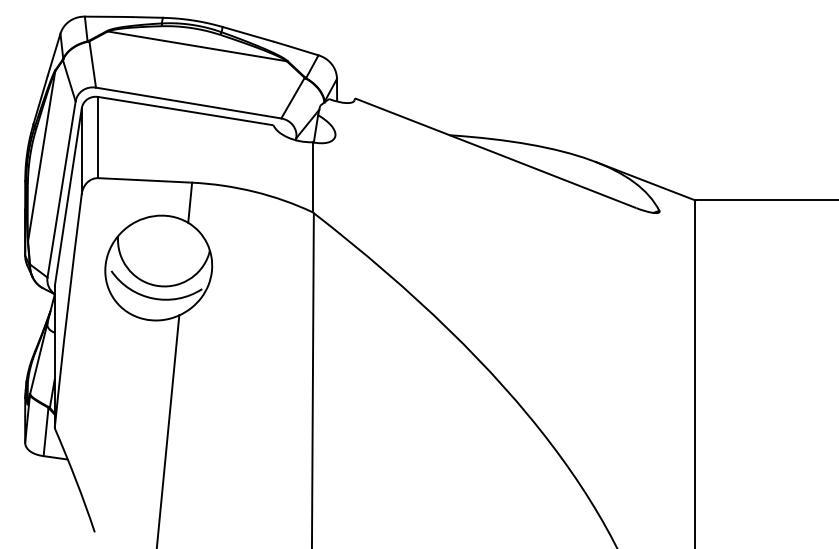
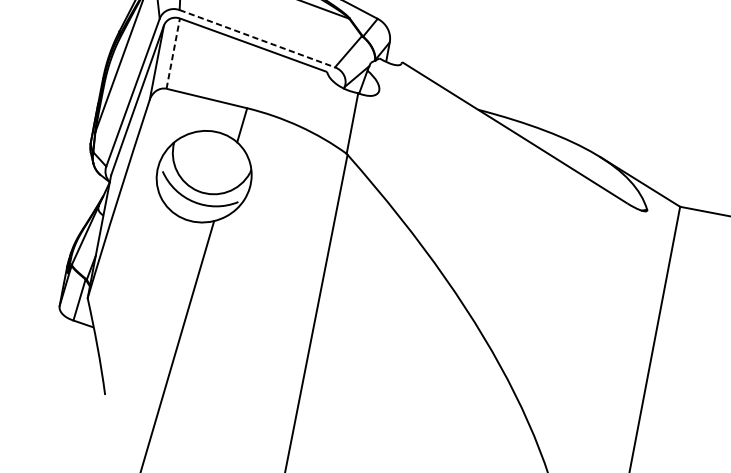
line: (188, 103) -> (257, 39), solid -> dashed
line: (98, 137) -> (173, 53), solid -> dashed

